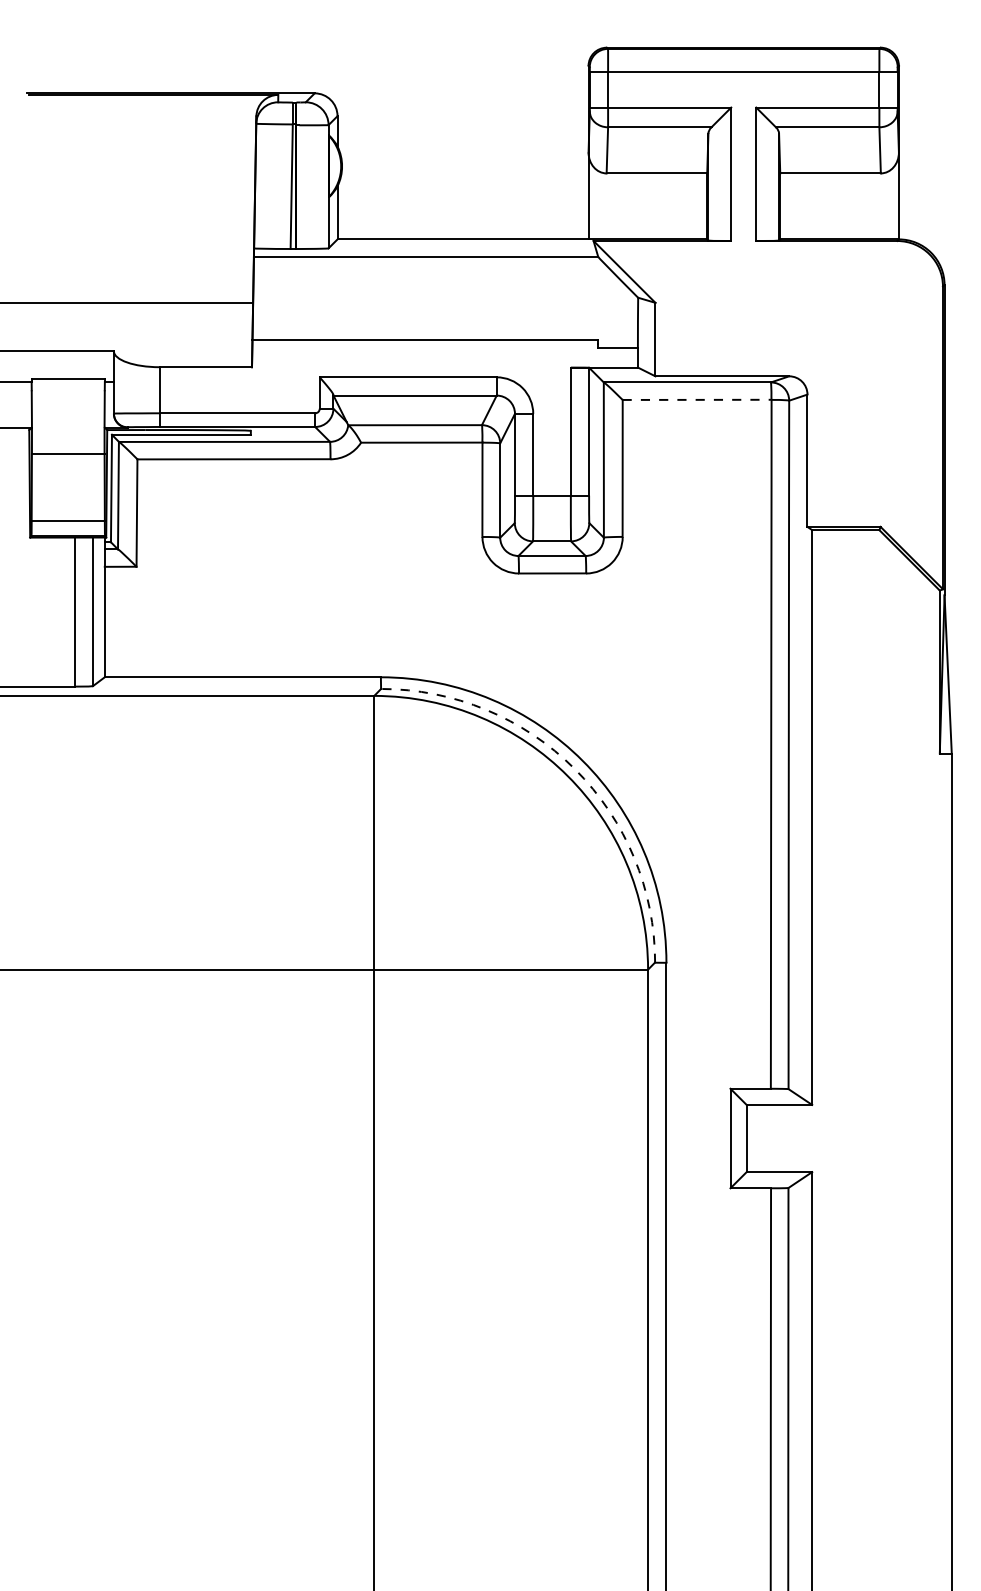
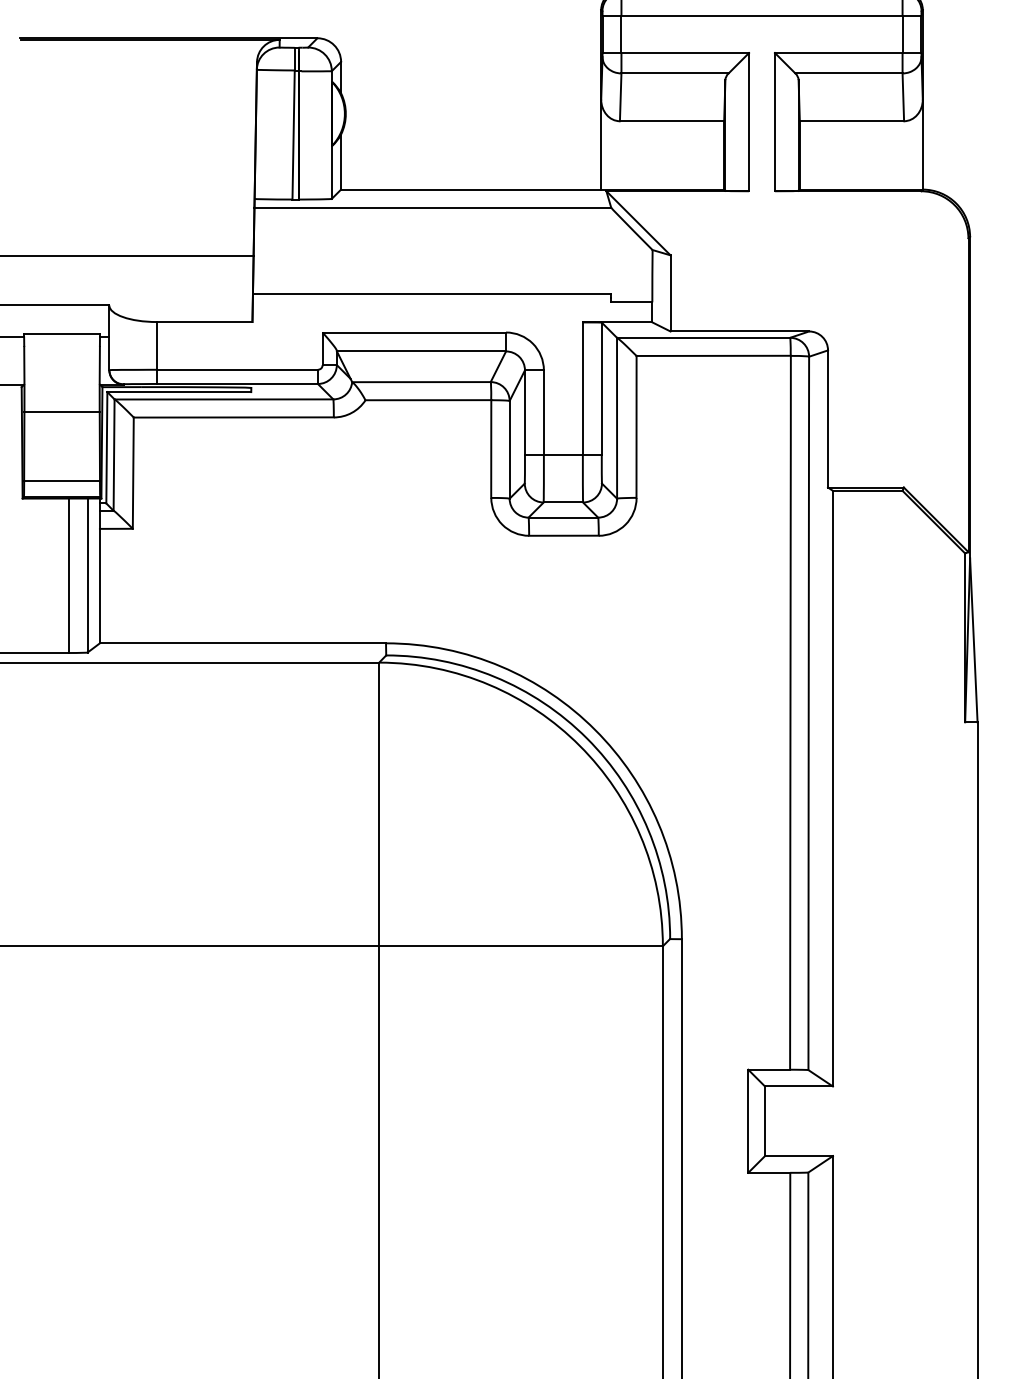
line: (697, 399) -> (714, 355), dashed -> solid
arc: (574, 769) -> (586, 738), dashed -> solid

